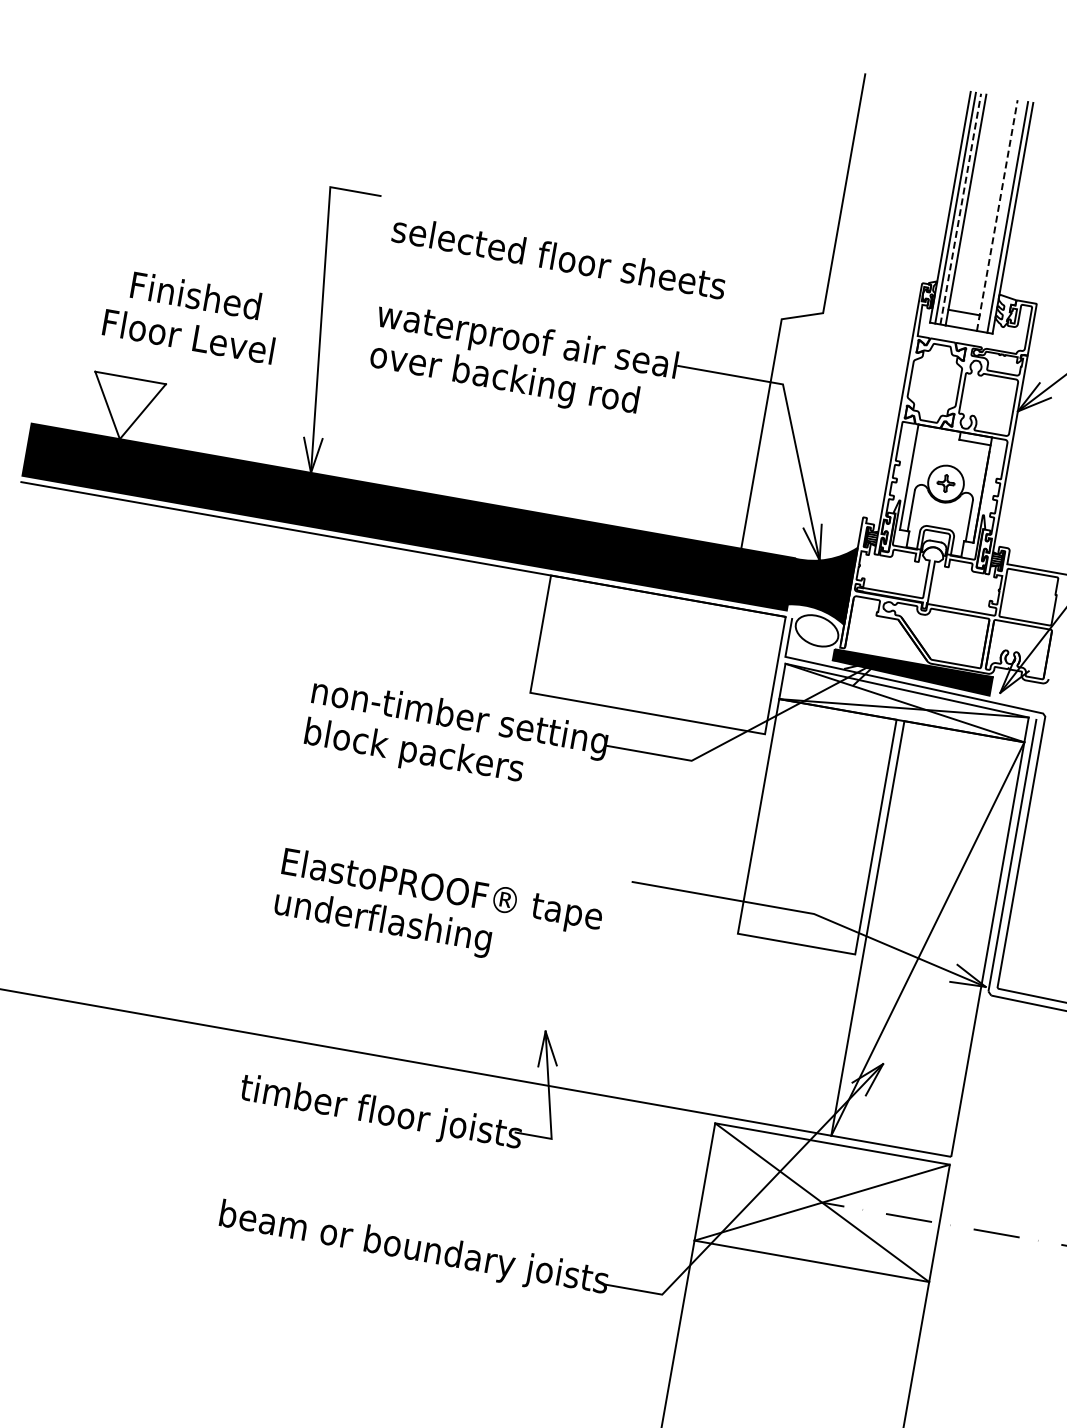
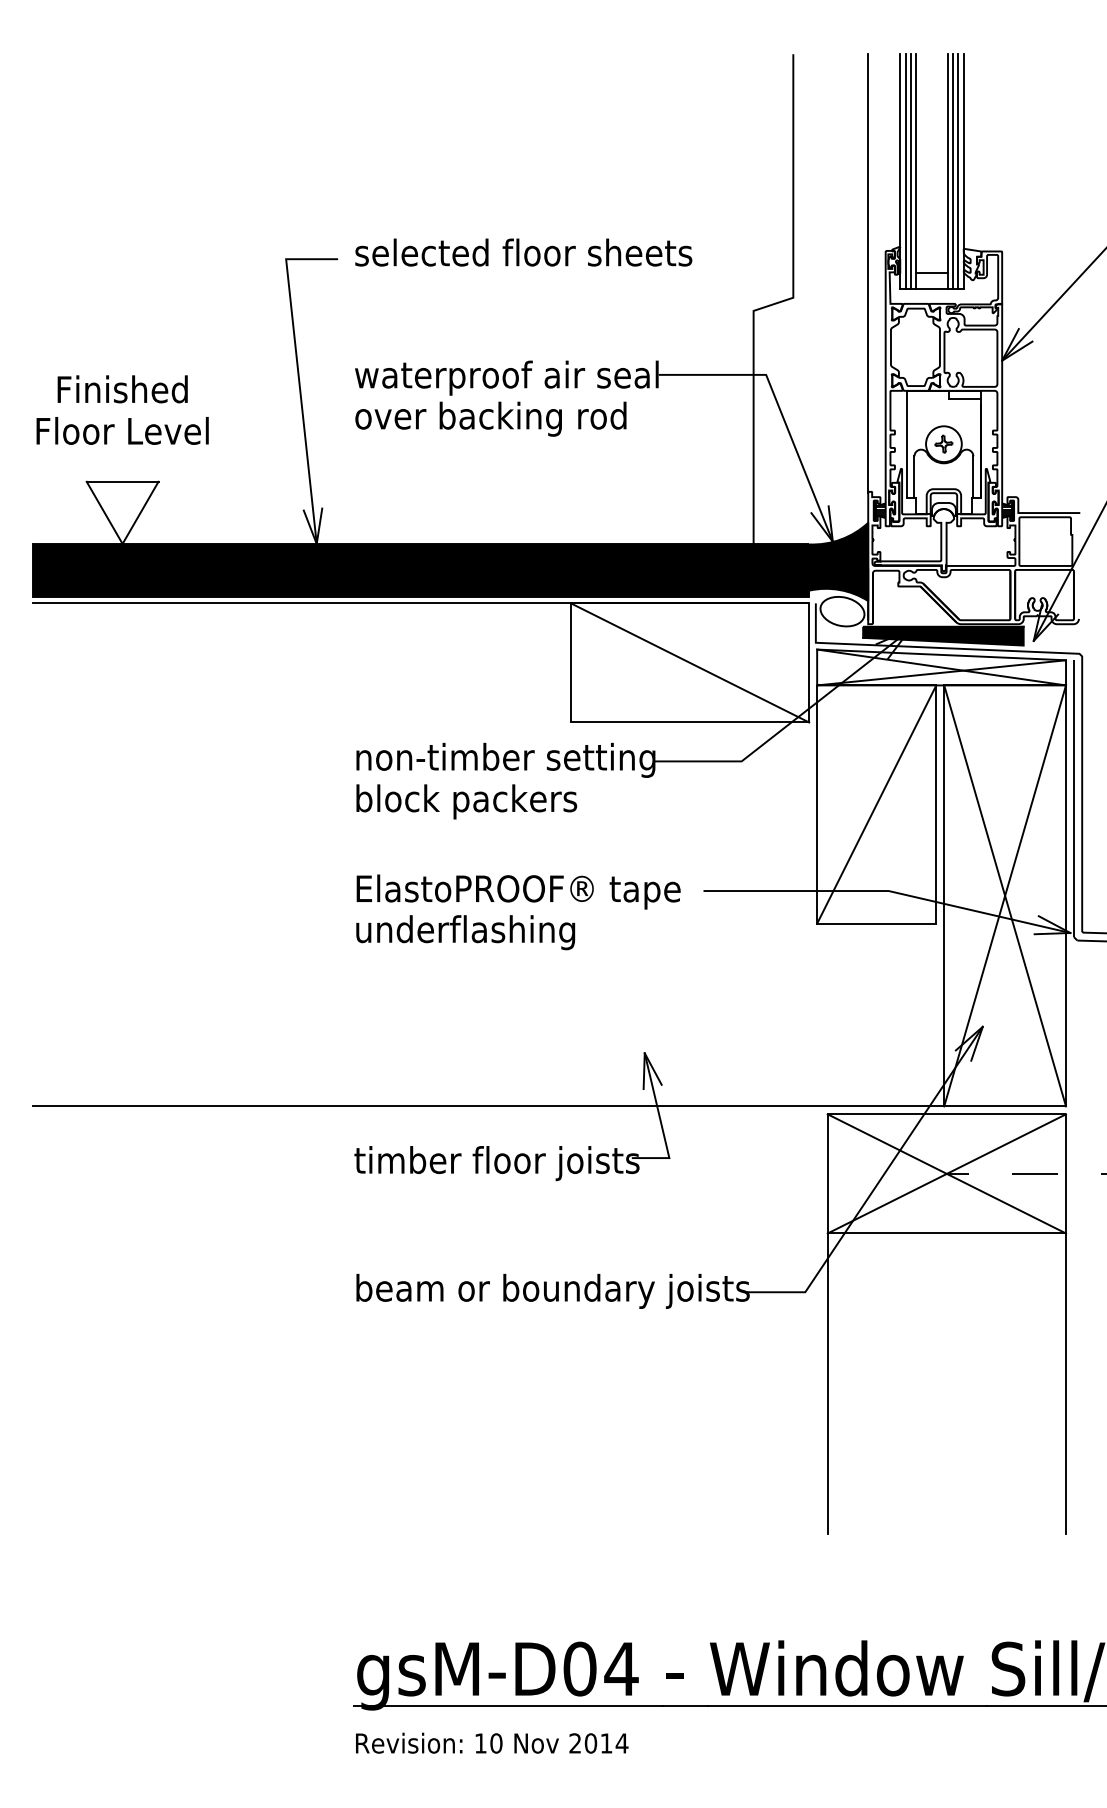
line: (960, 208) -> (910, 170), dashed -> solid
line: (997, 214) -> (947, 170), dashed -> solid
line: (1002, 216) -> (953, 171), added
text: (559, 257) -> (523, 252), moved
line: (901, 302) -> (868, 273), added
text: (192, 315) -> (122, 409), moved
line: (657, 654) -> (689, 662), added
line: (817, 826) -> (876, 804), added
text: (438, 912) -> (518, 912), moved
line: (928, 938) -> (1005, 895), added

